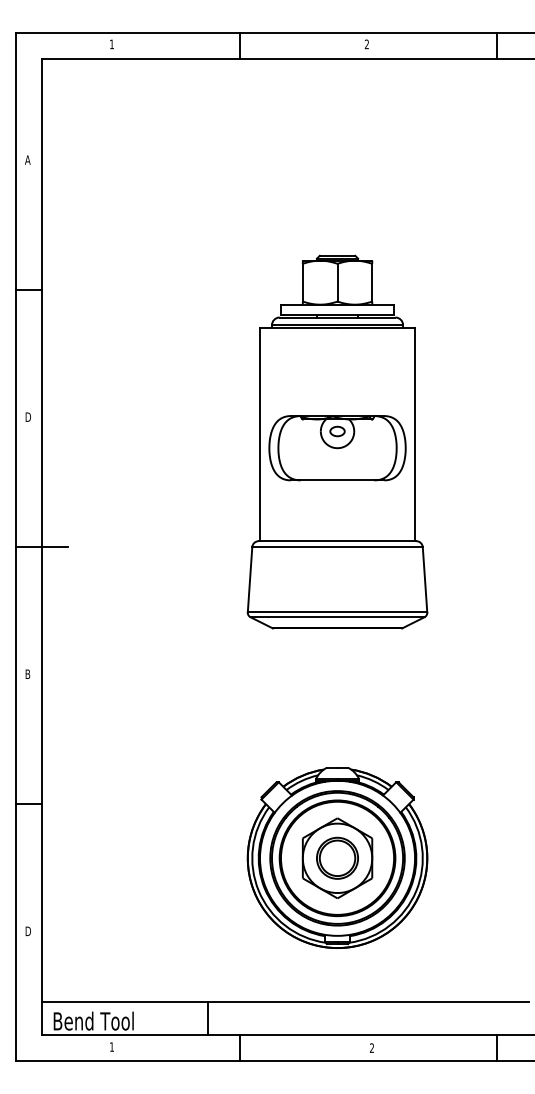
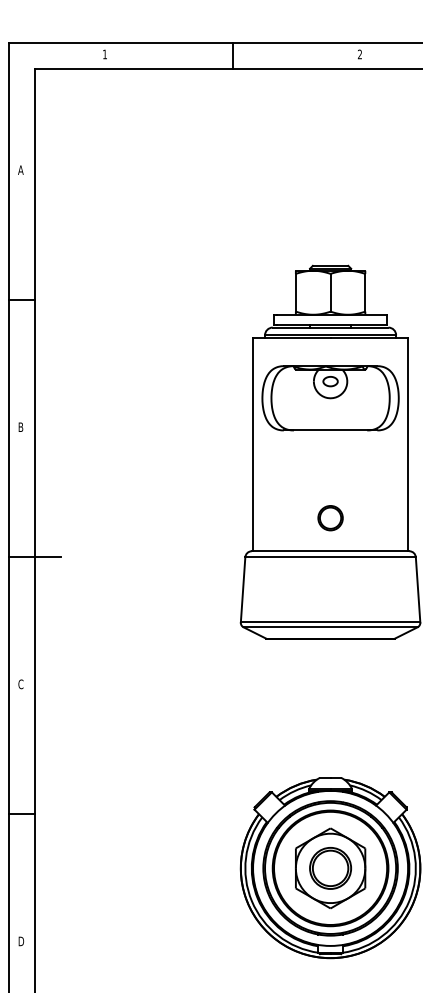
text: (28, 416) -> (21, 426), D -> B
part: (337, 448) -> (330, 398), moved
part: (337, 508) -> (330, 518), added
text: (27, 674) -> (20, 684), B -> C

